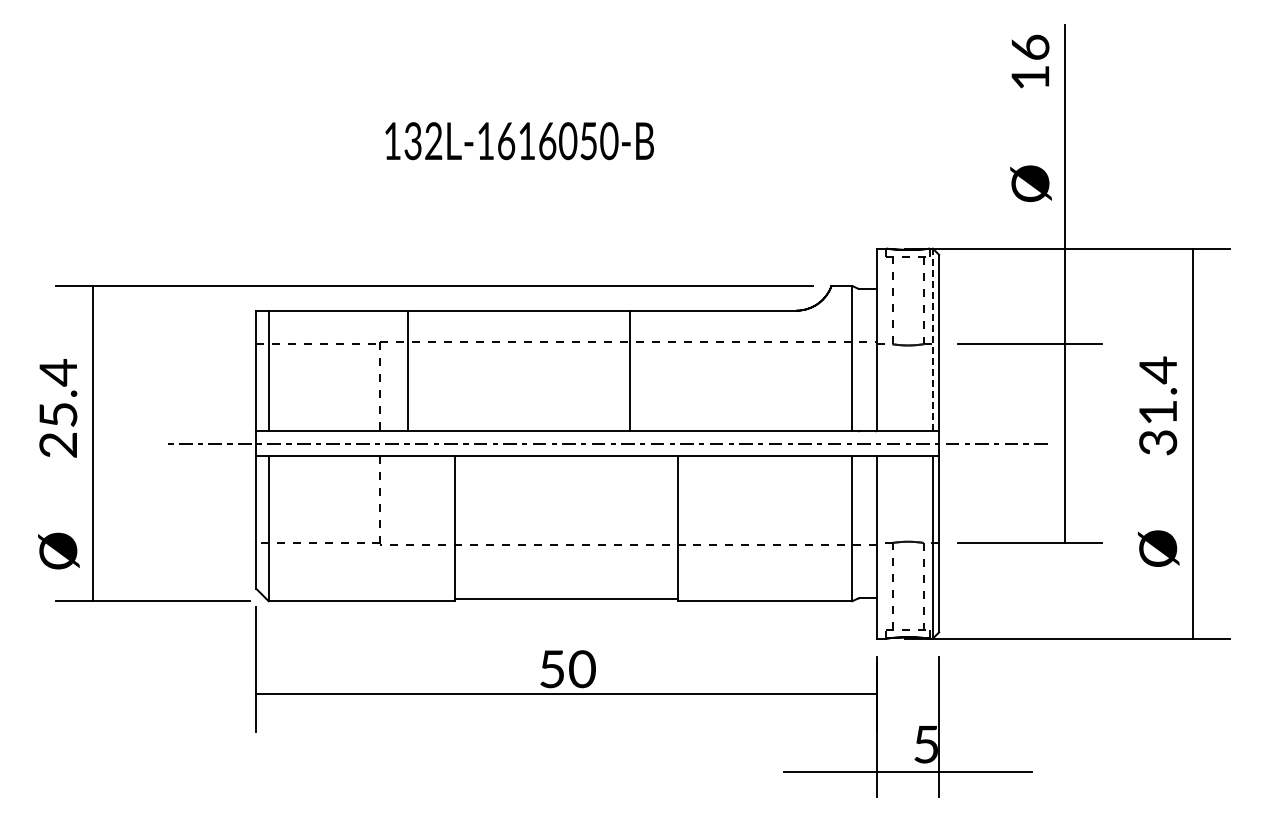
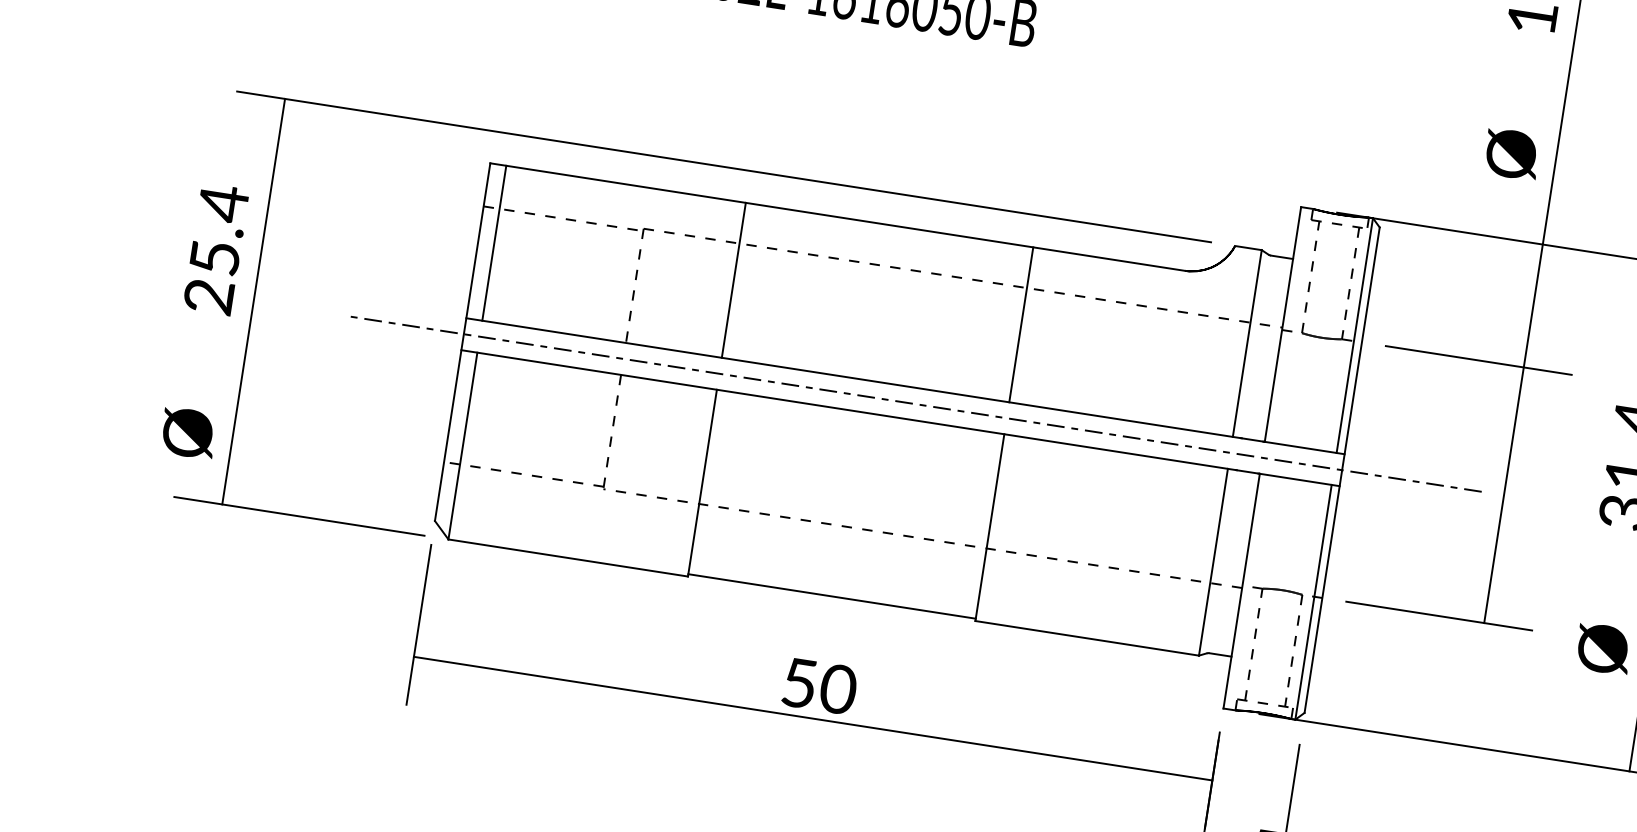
line: (932, 339) -> (1354, 334), dashed -> solid
line: (407, 370) -> (733, 279), moved
line: (630, 370) -> (1021, 324), moved

